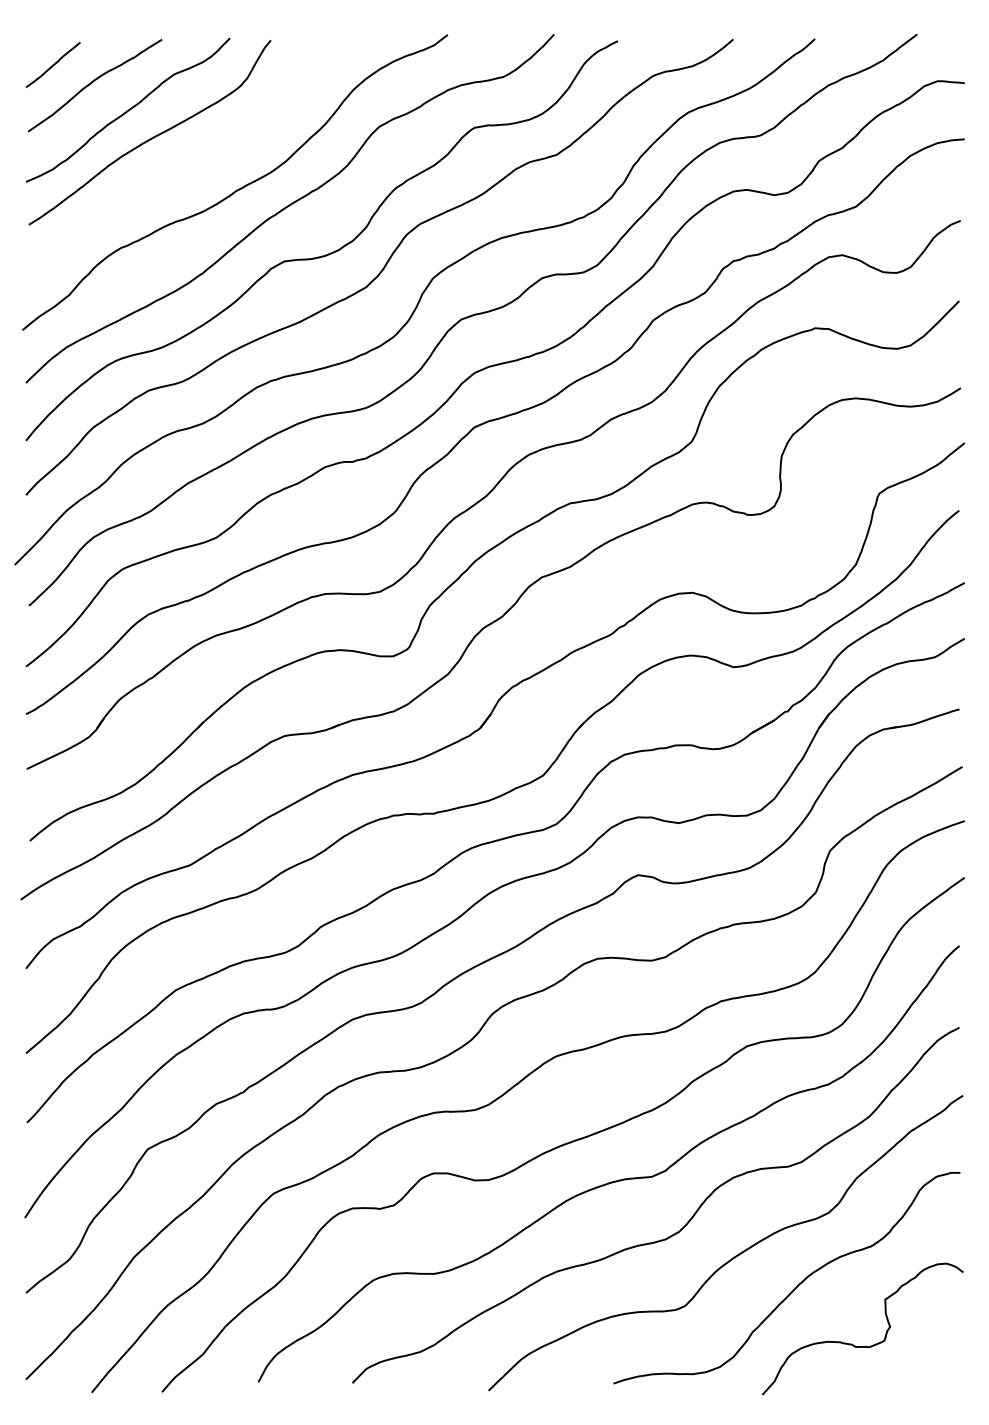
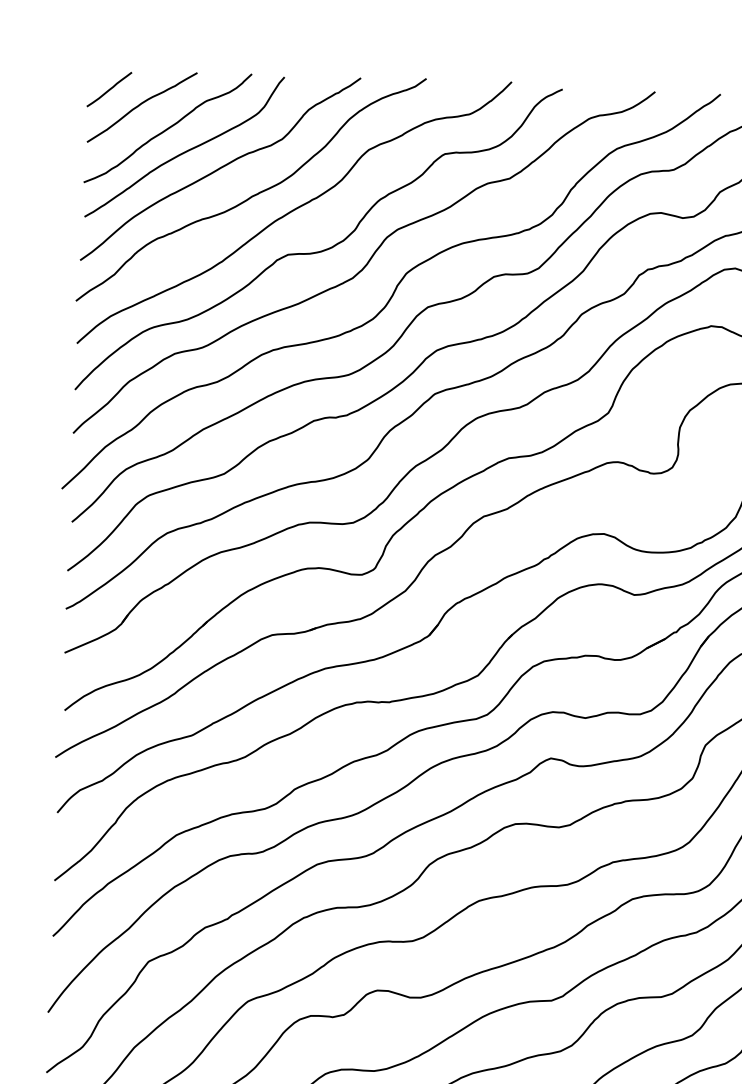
curve: (195, 158) -> (220, 169), added

